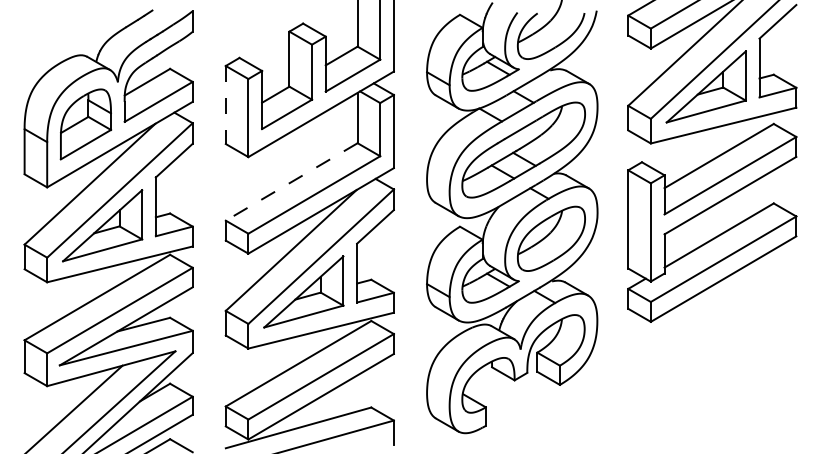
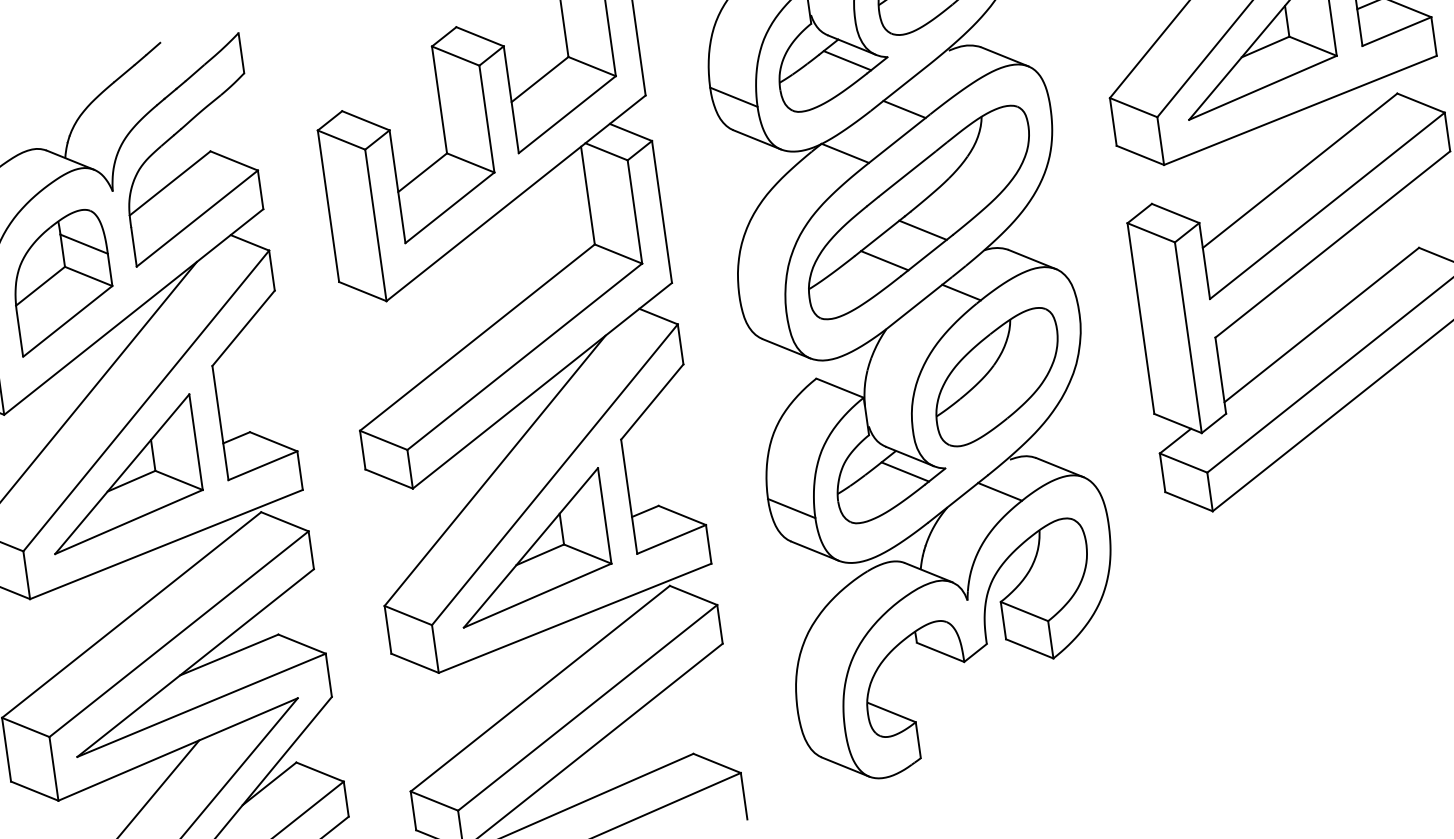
line: (225, 105) -> (327, 207), dashed -> solid
line: (291, 182) -> (477, 338), dashed -> solid

